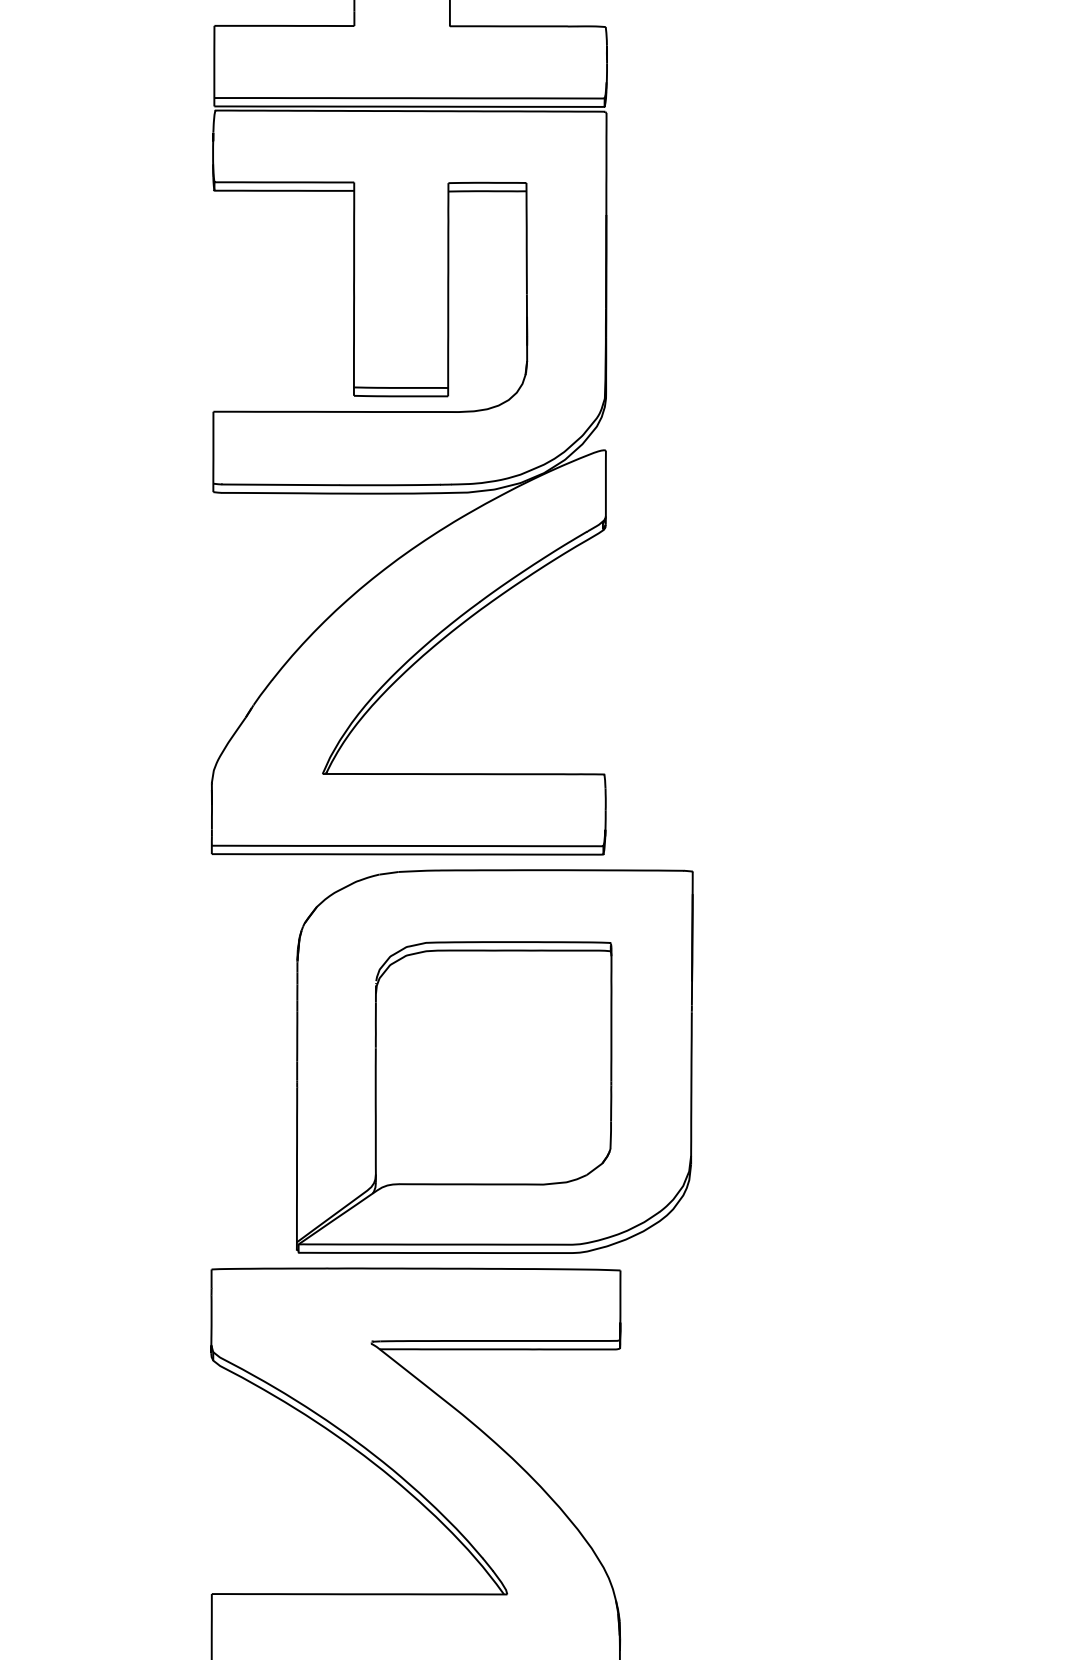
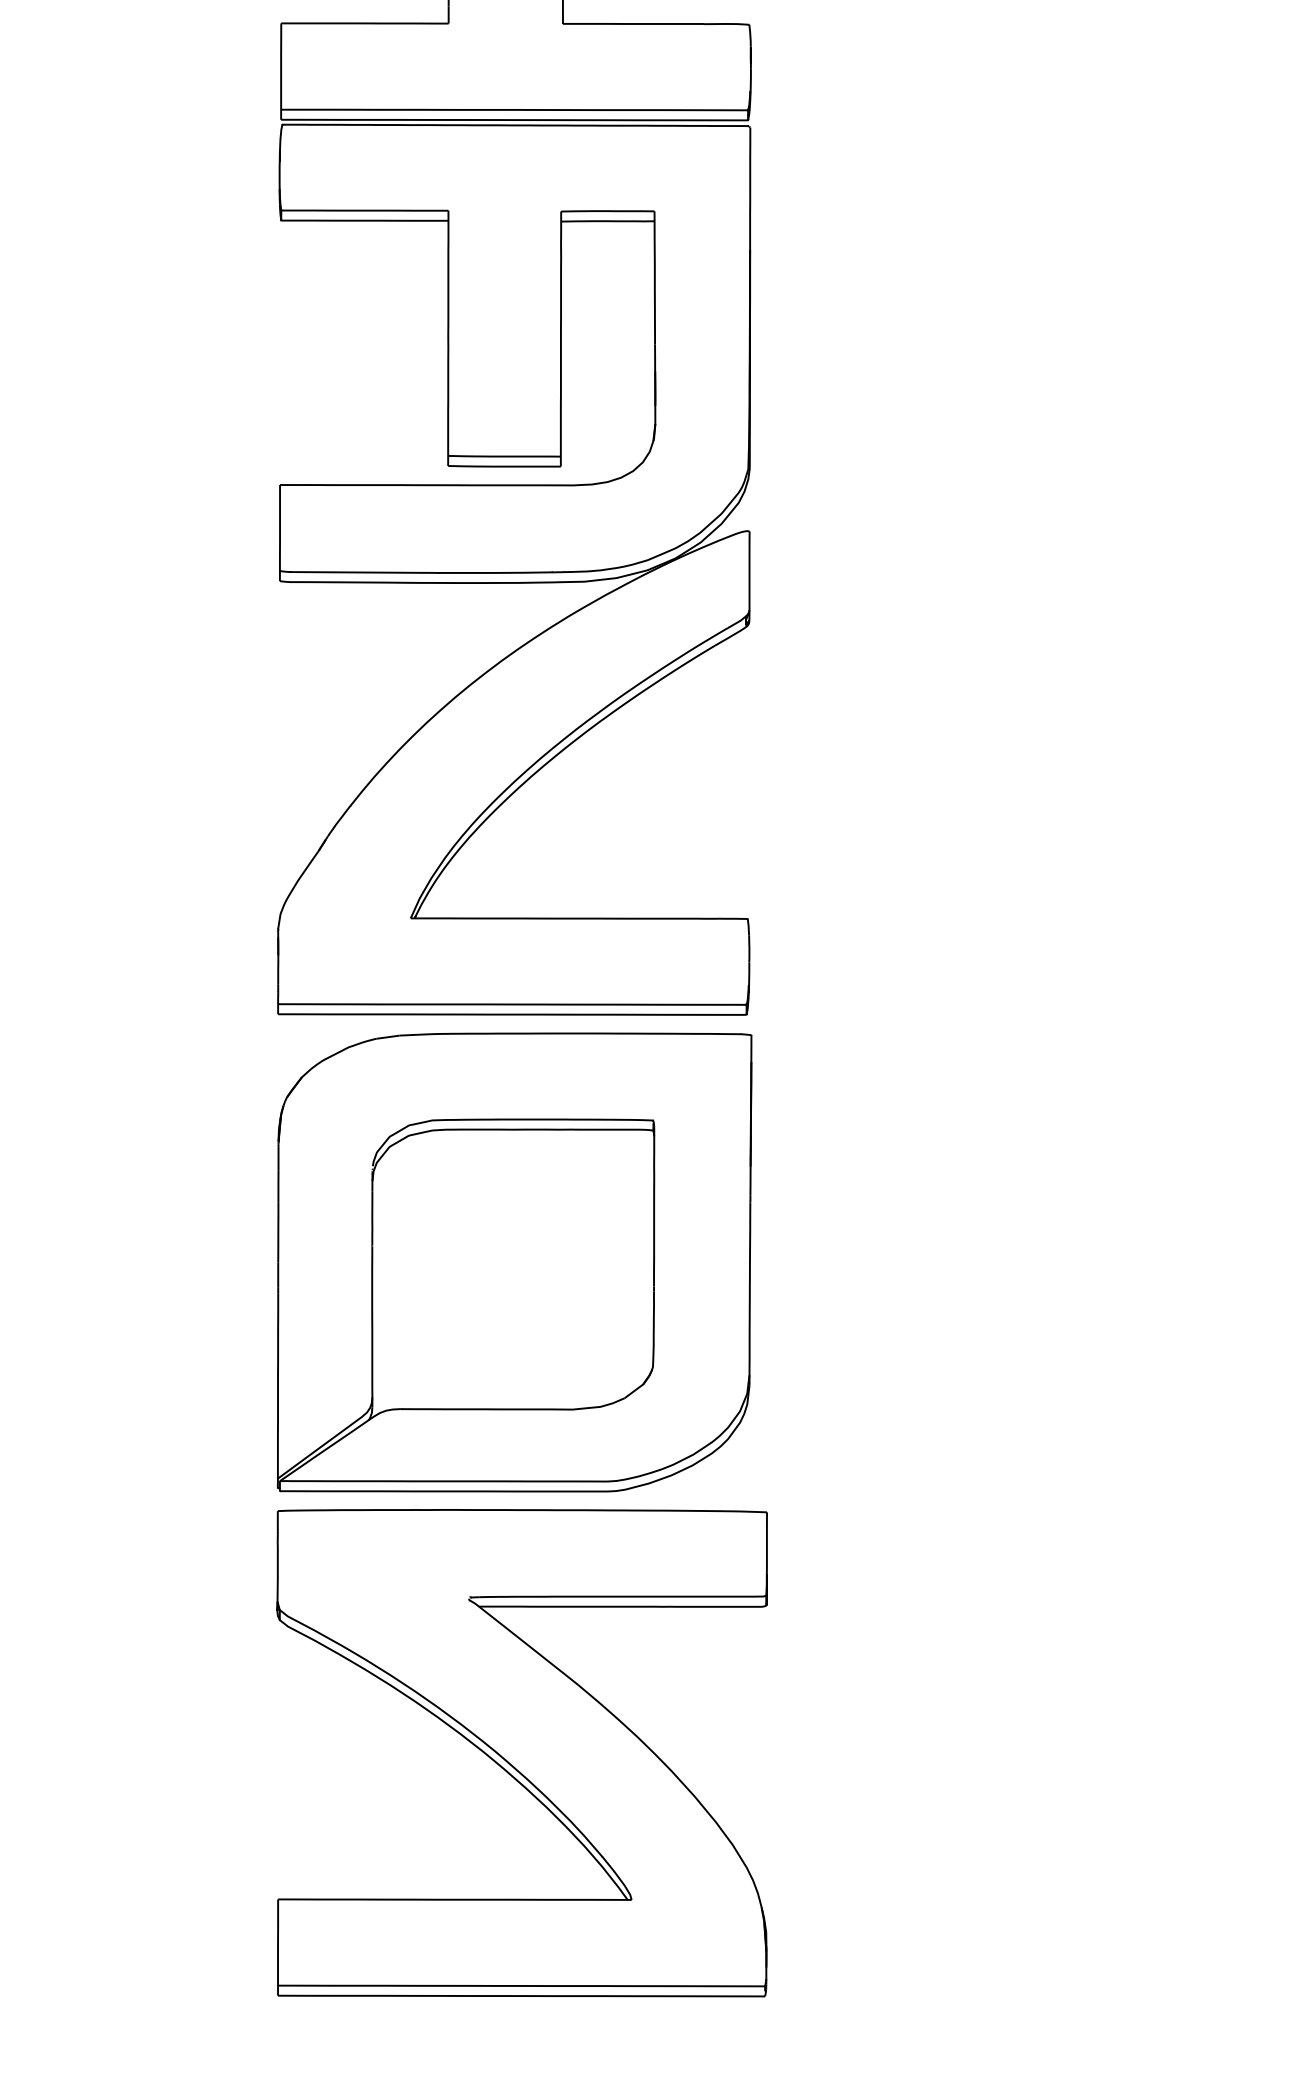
part: (494, 1061) -> (514, 1262), moved

